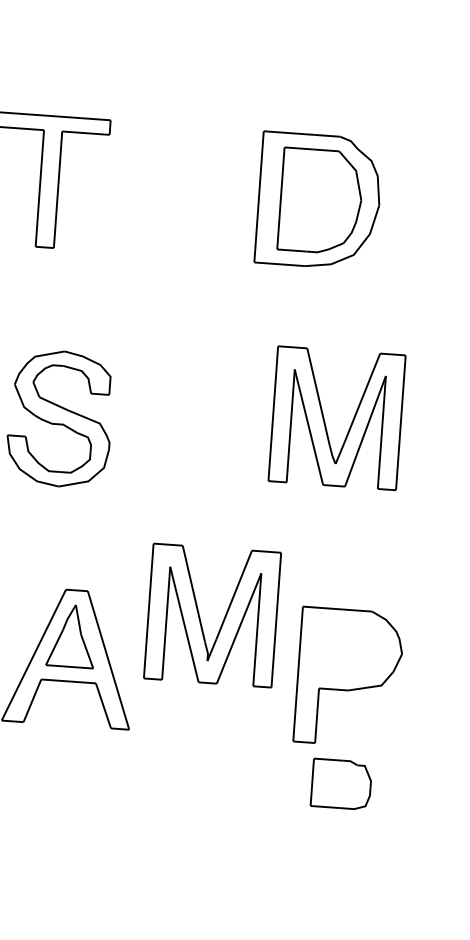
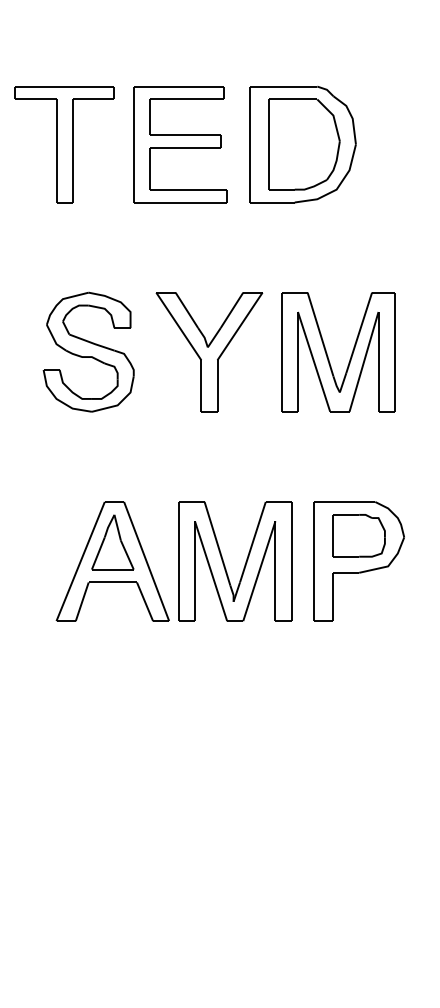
part: (180, 191) -> (180, 144), added
part: (325, 422) -> (328, 356), moved
part: (196, 428) -> (209, 352), added
part: (222, 619) -> (244, 564), moved
part: (340, 783) -> (358, 535), moved

